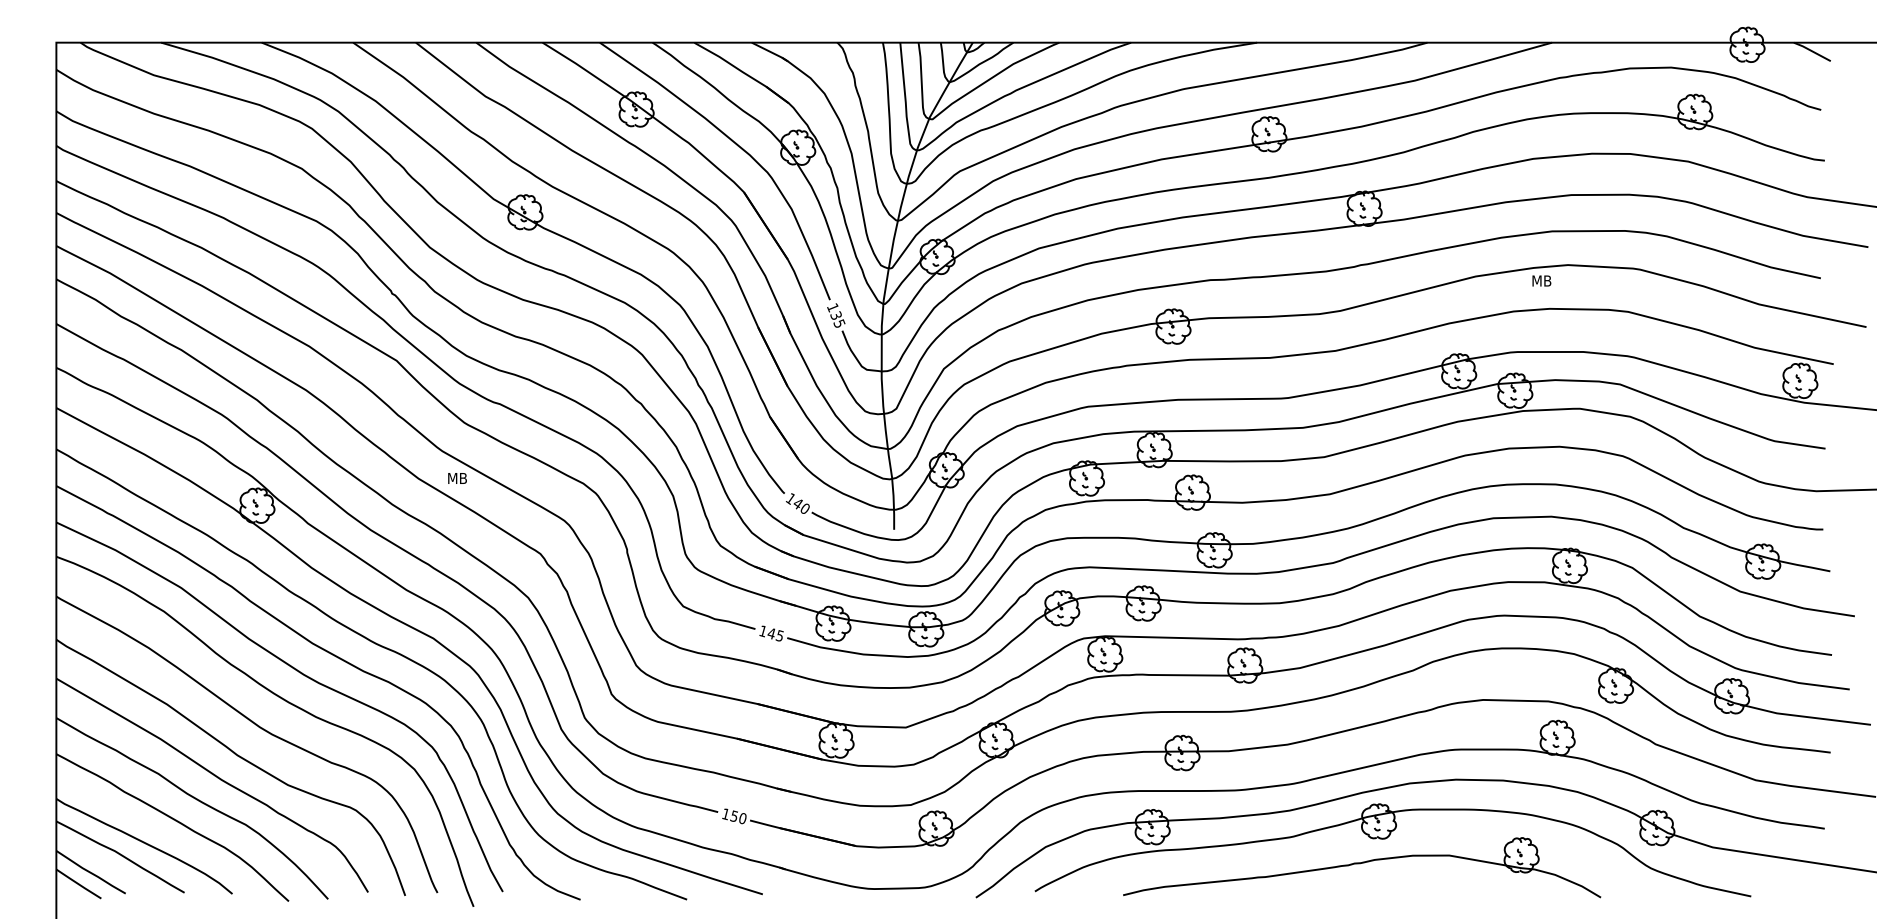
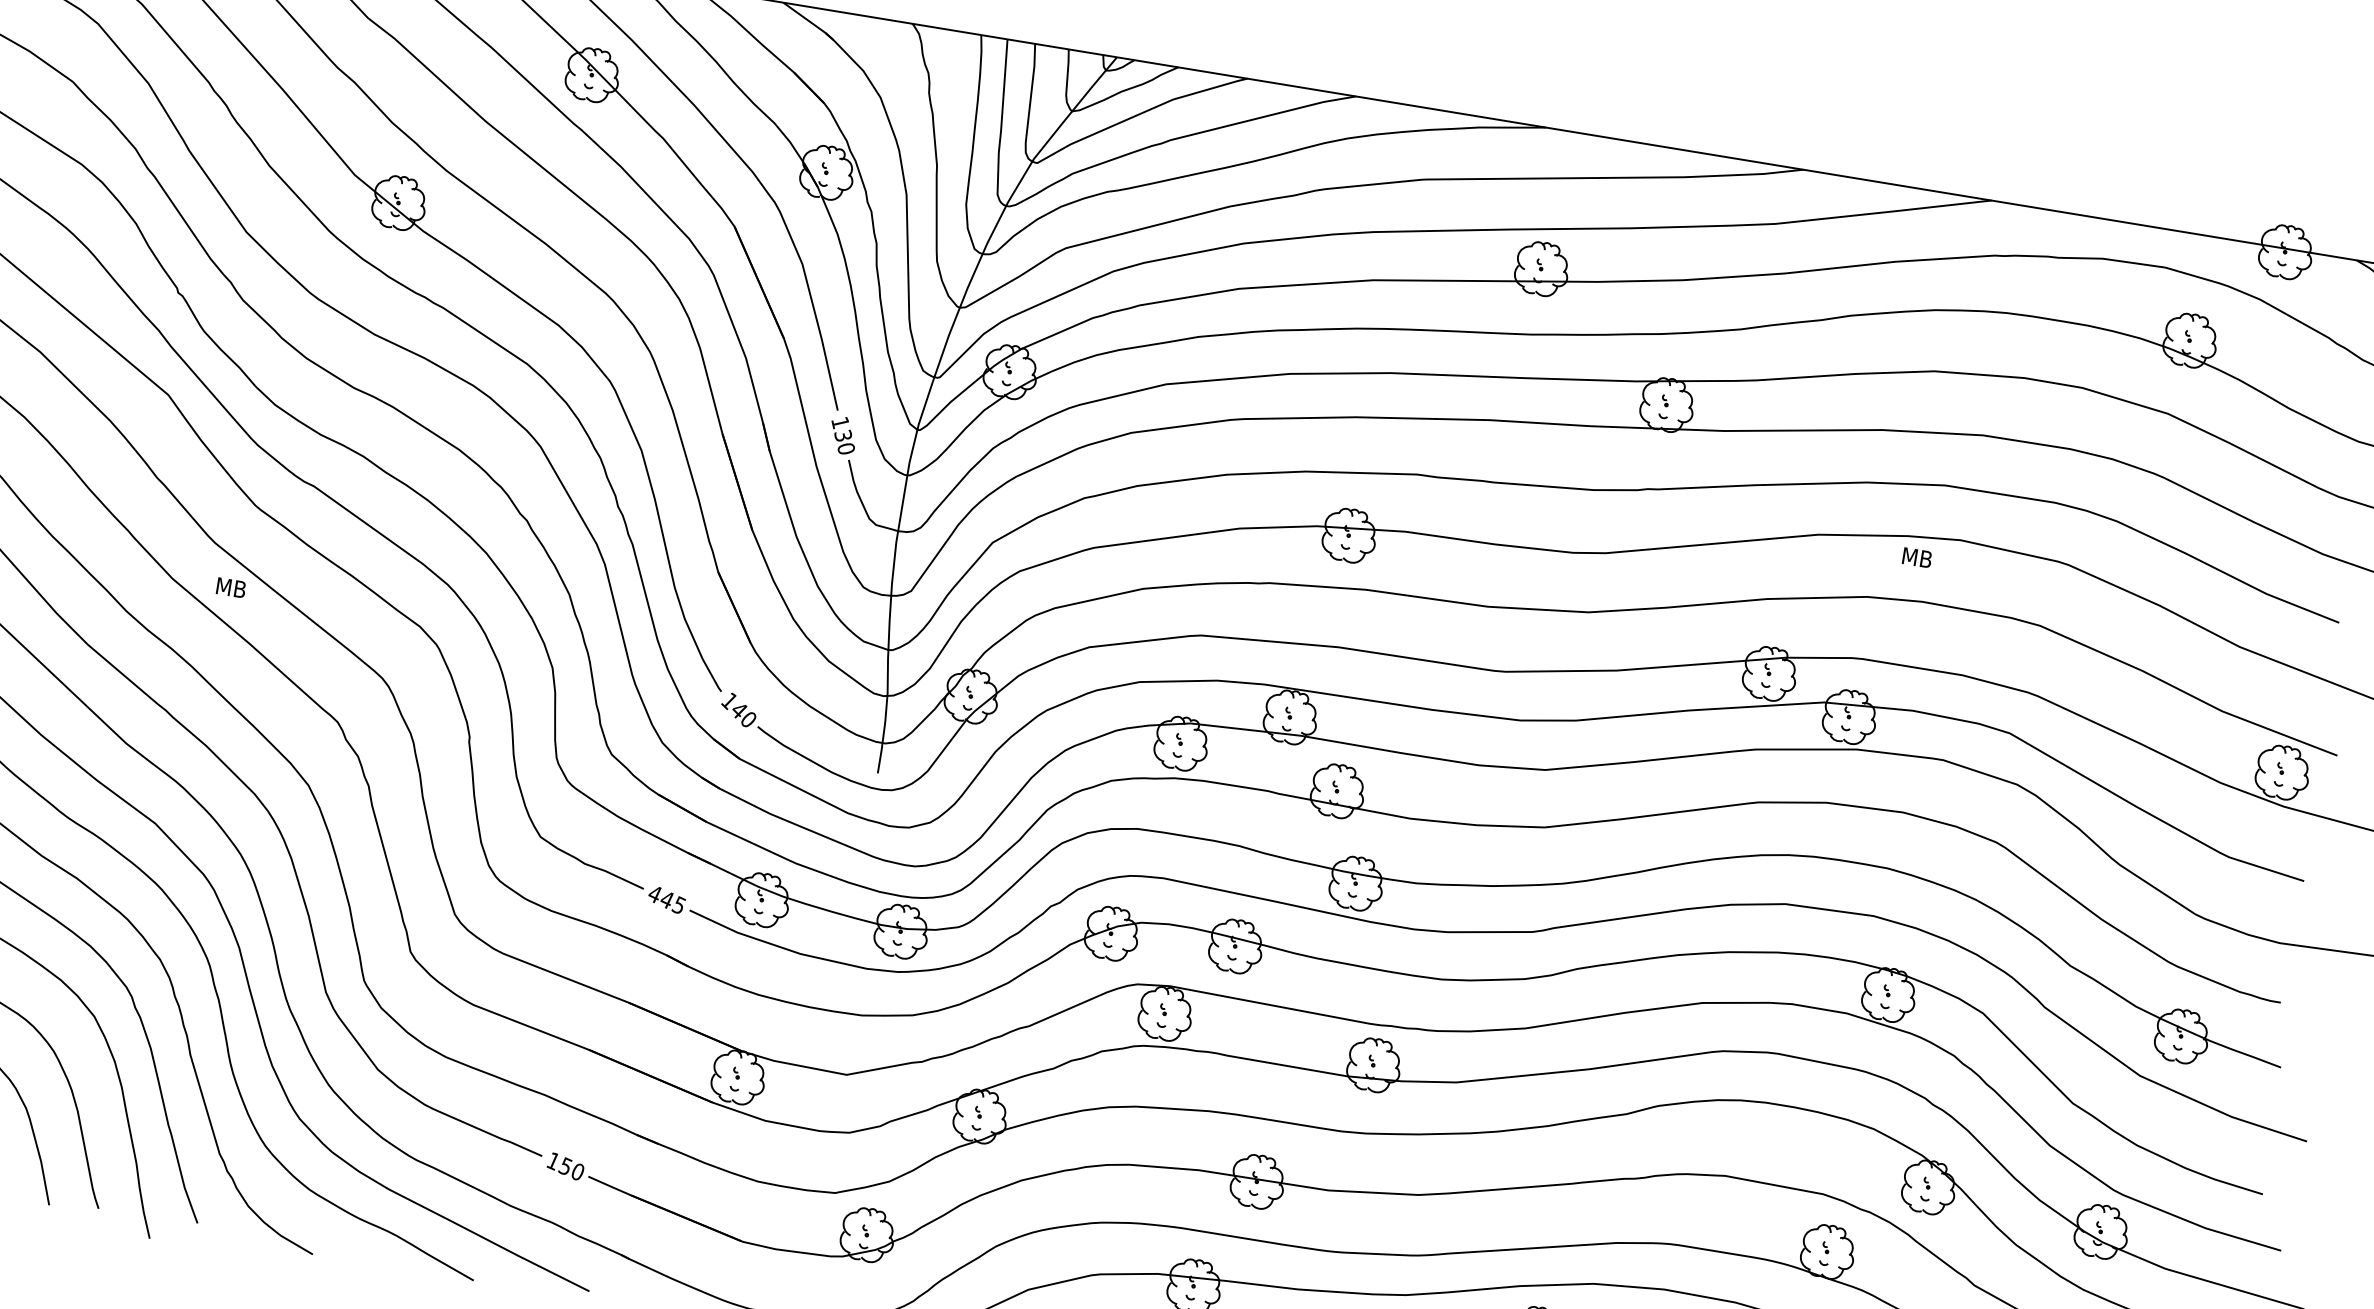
text: (839, 323) -> (846, 448), 135 -> 130
text: (762, 631) -> (653, 894), 145 -> 445

